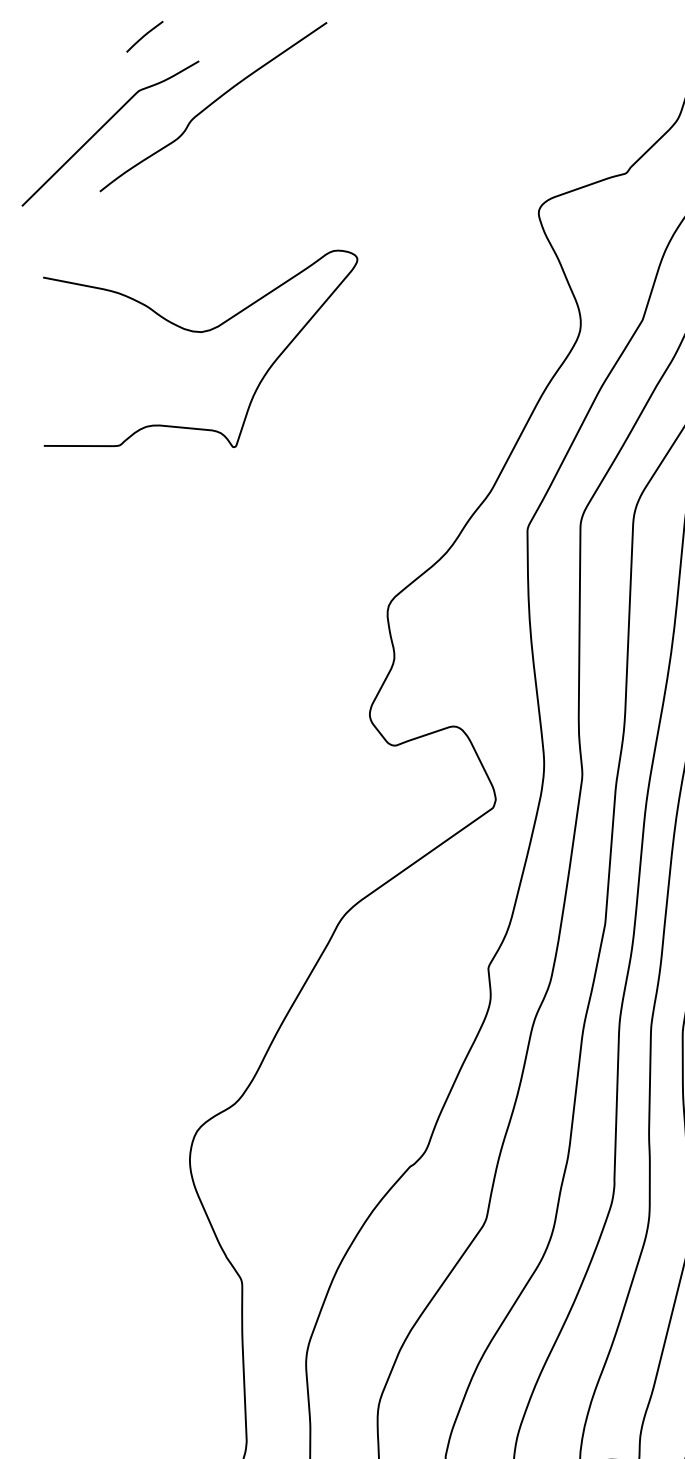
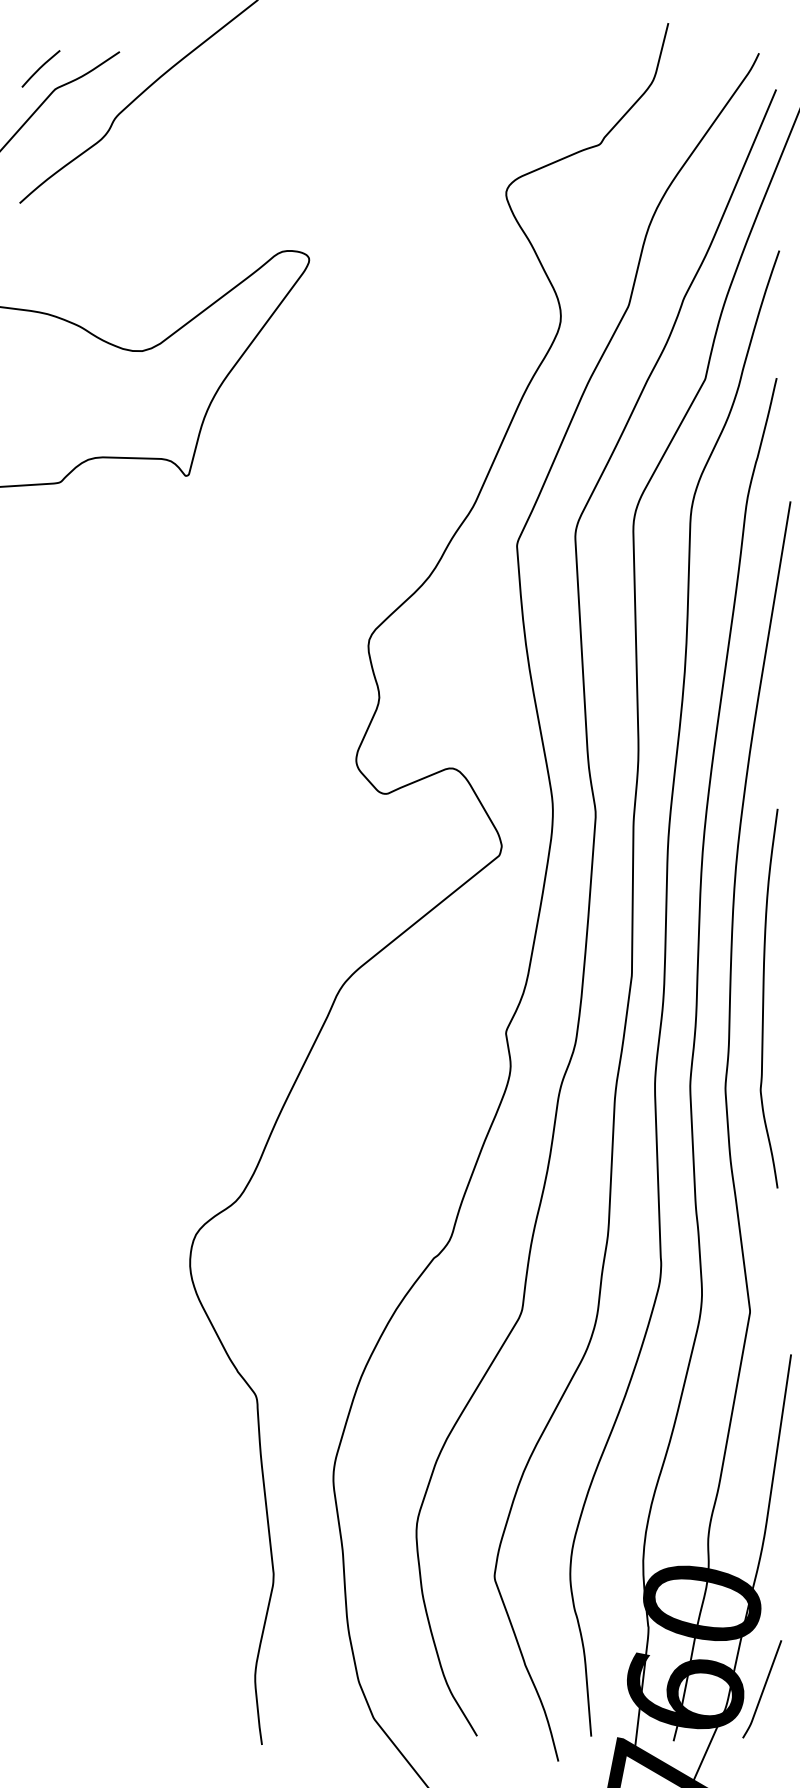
line: (144, 36) -> (40, 68), moved

